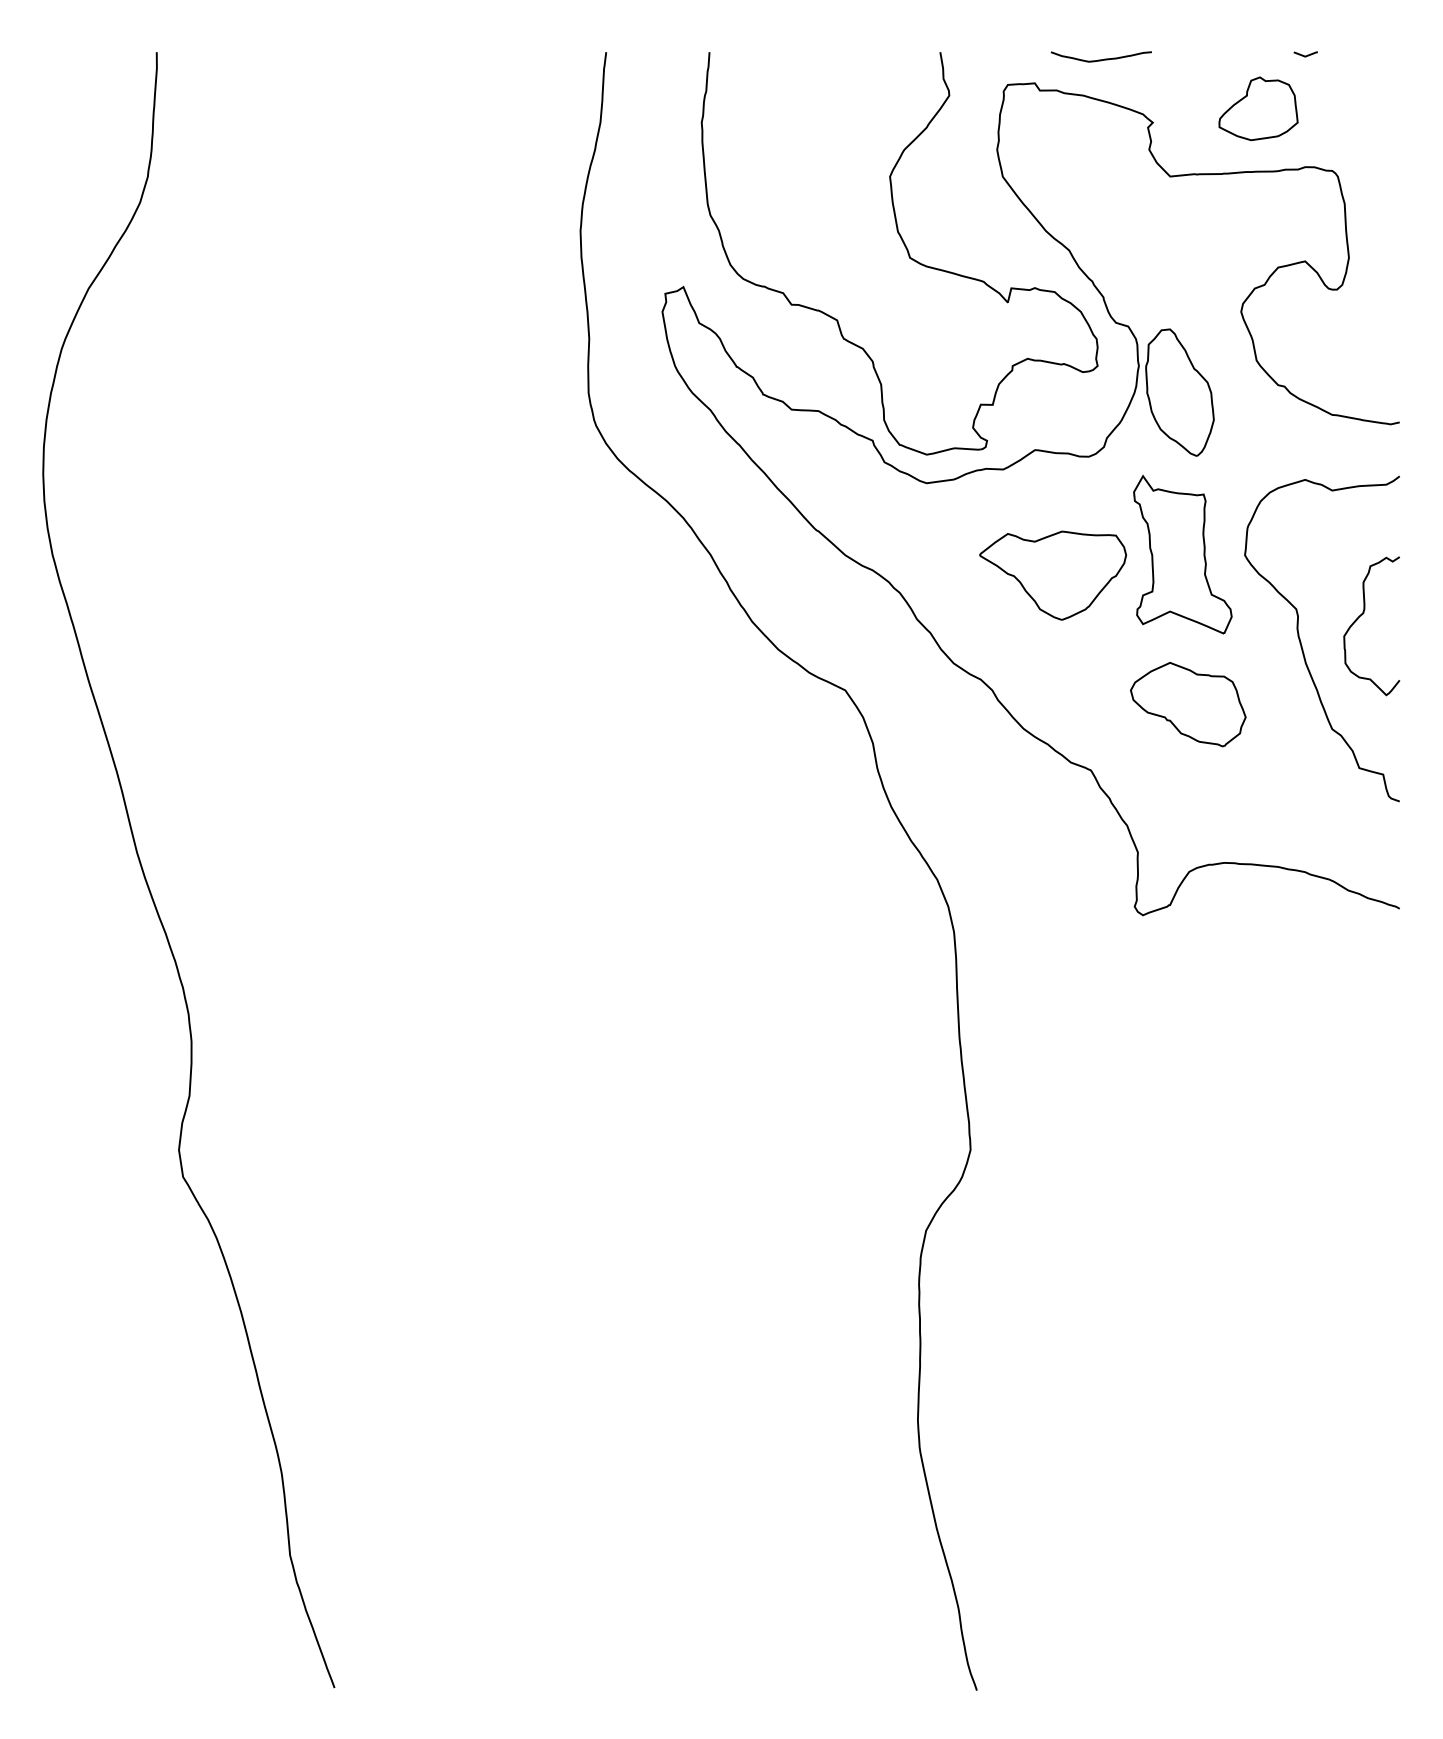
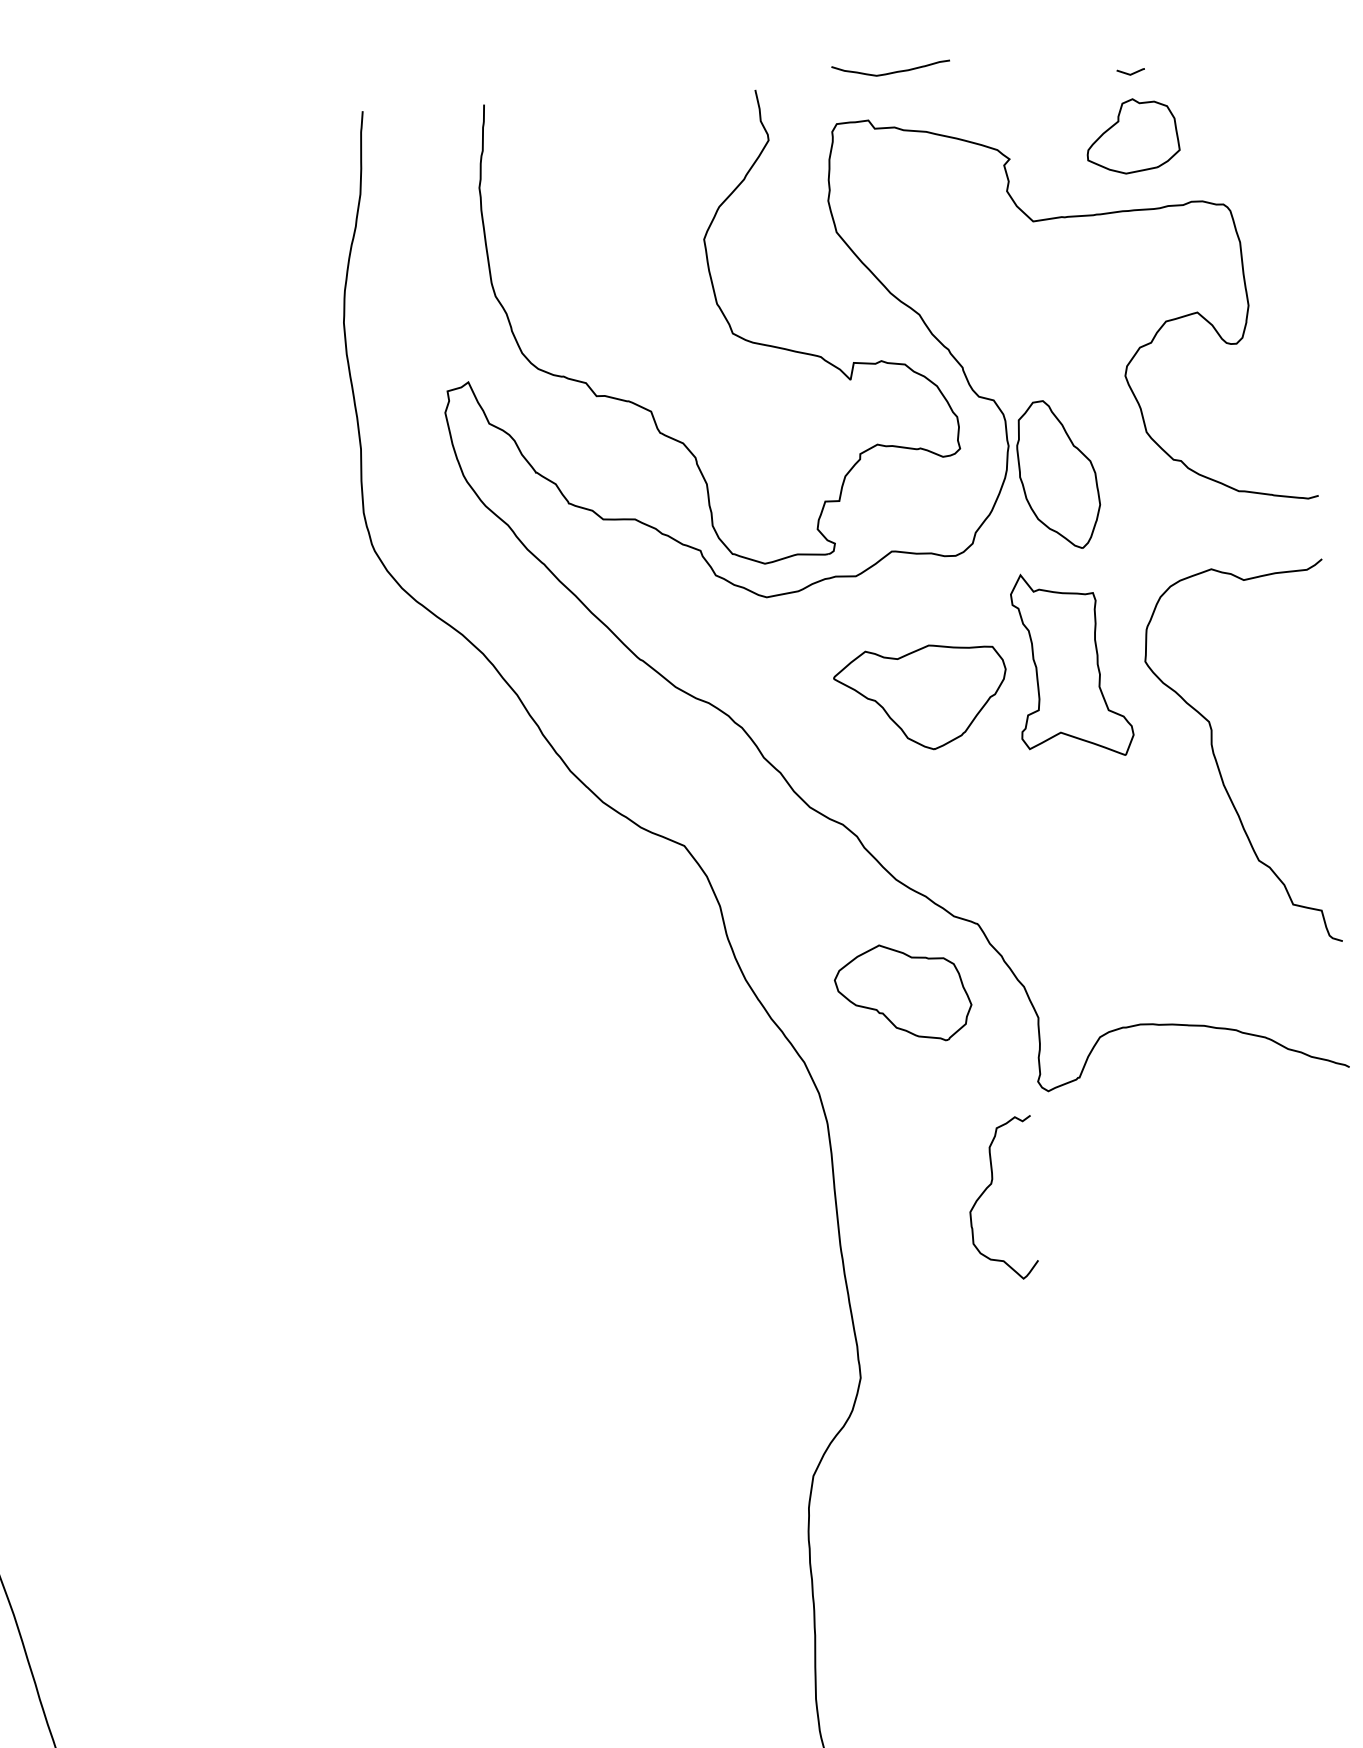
line: (1305, 55) -> (1130, 73), moved
curve: (1100, 59) -> (890, 72), moved
curve: (1361, 616) -> (989, 1187), moved
part: (1188, 704) -> (903, 993), moved

